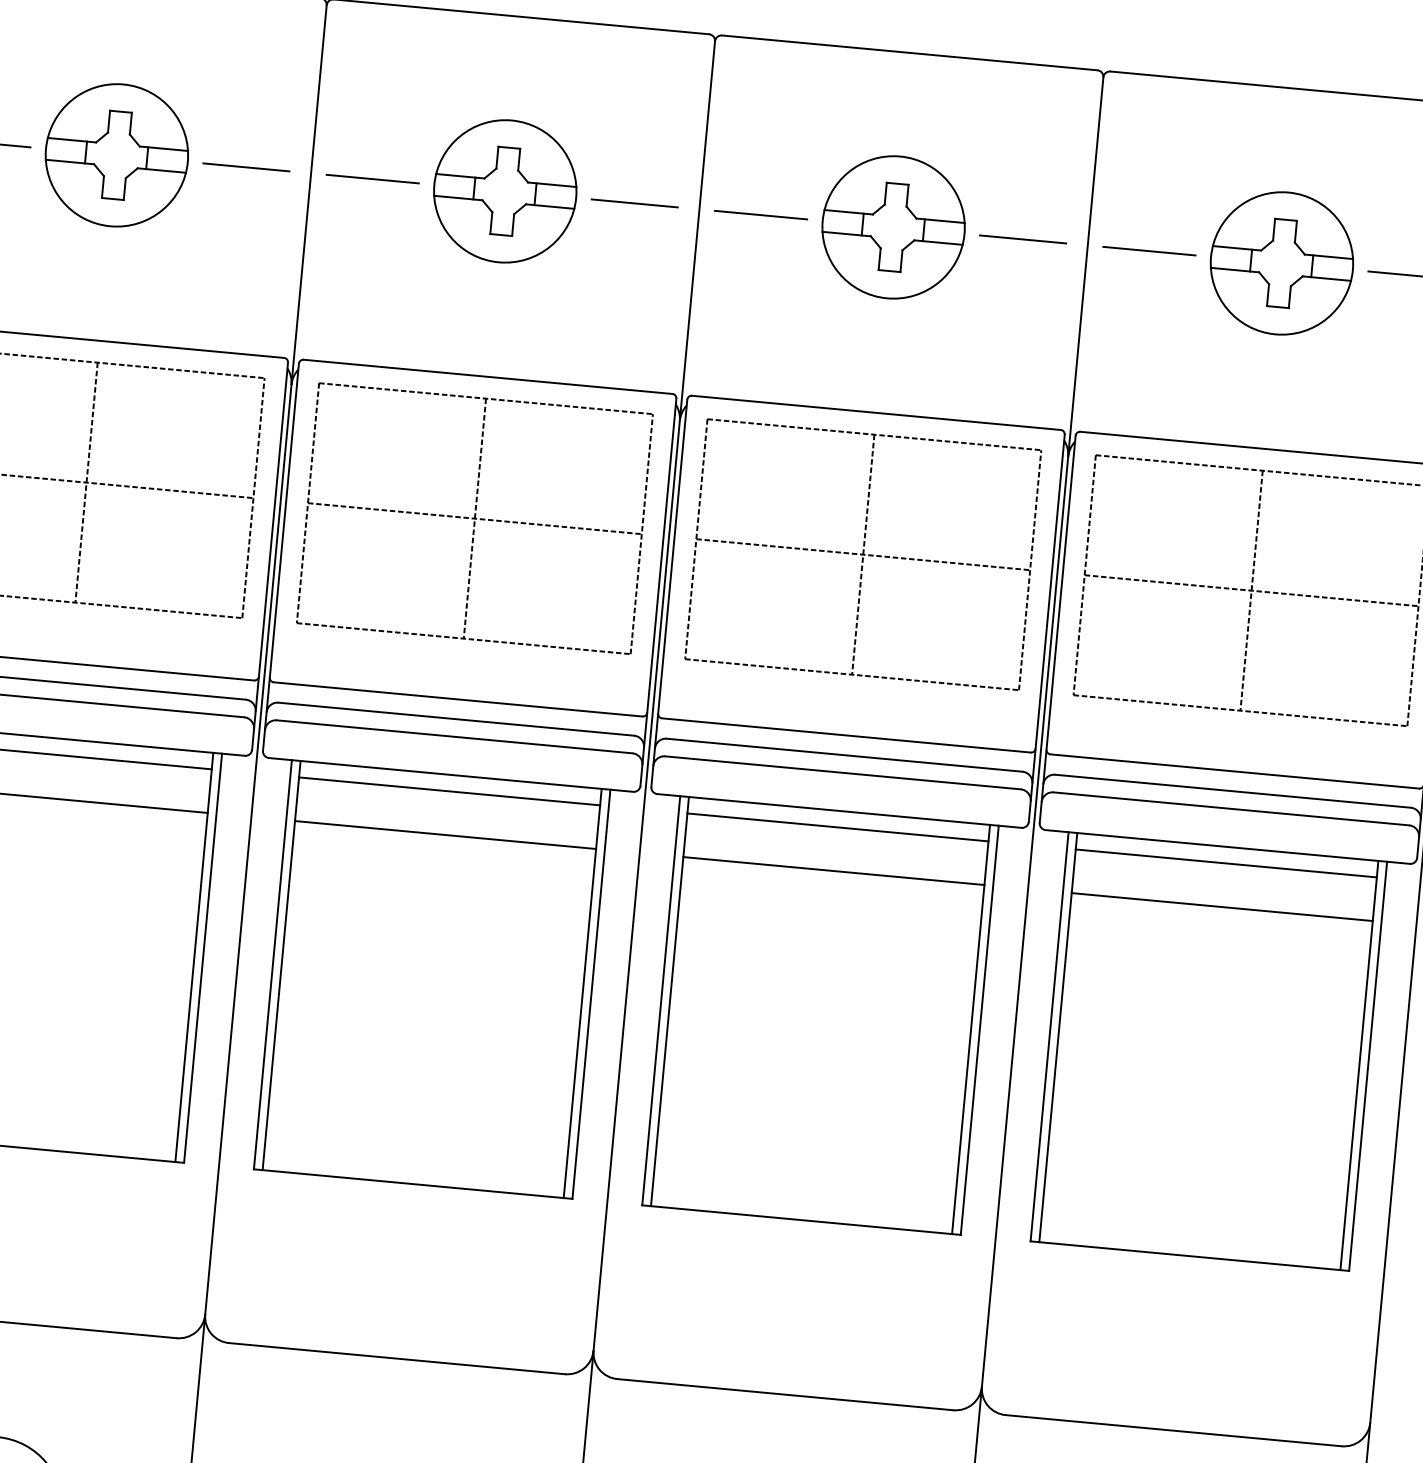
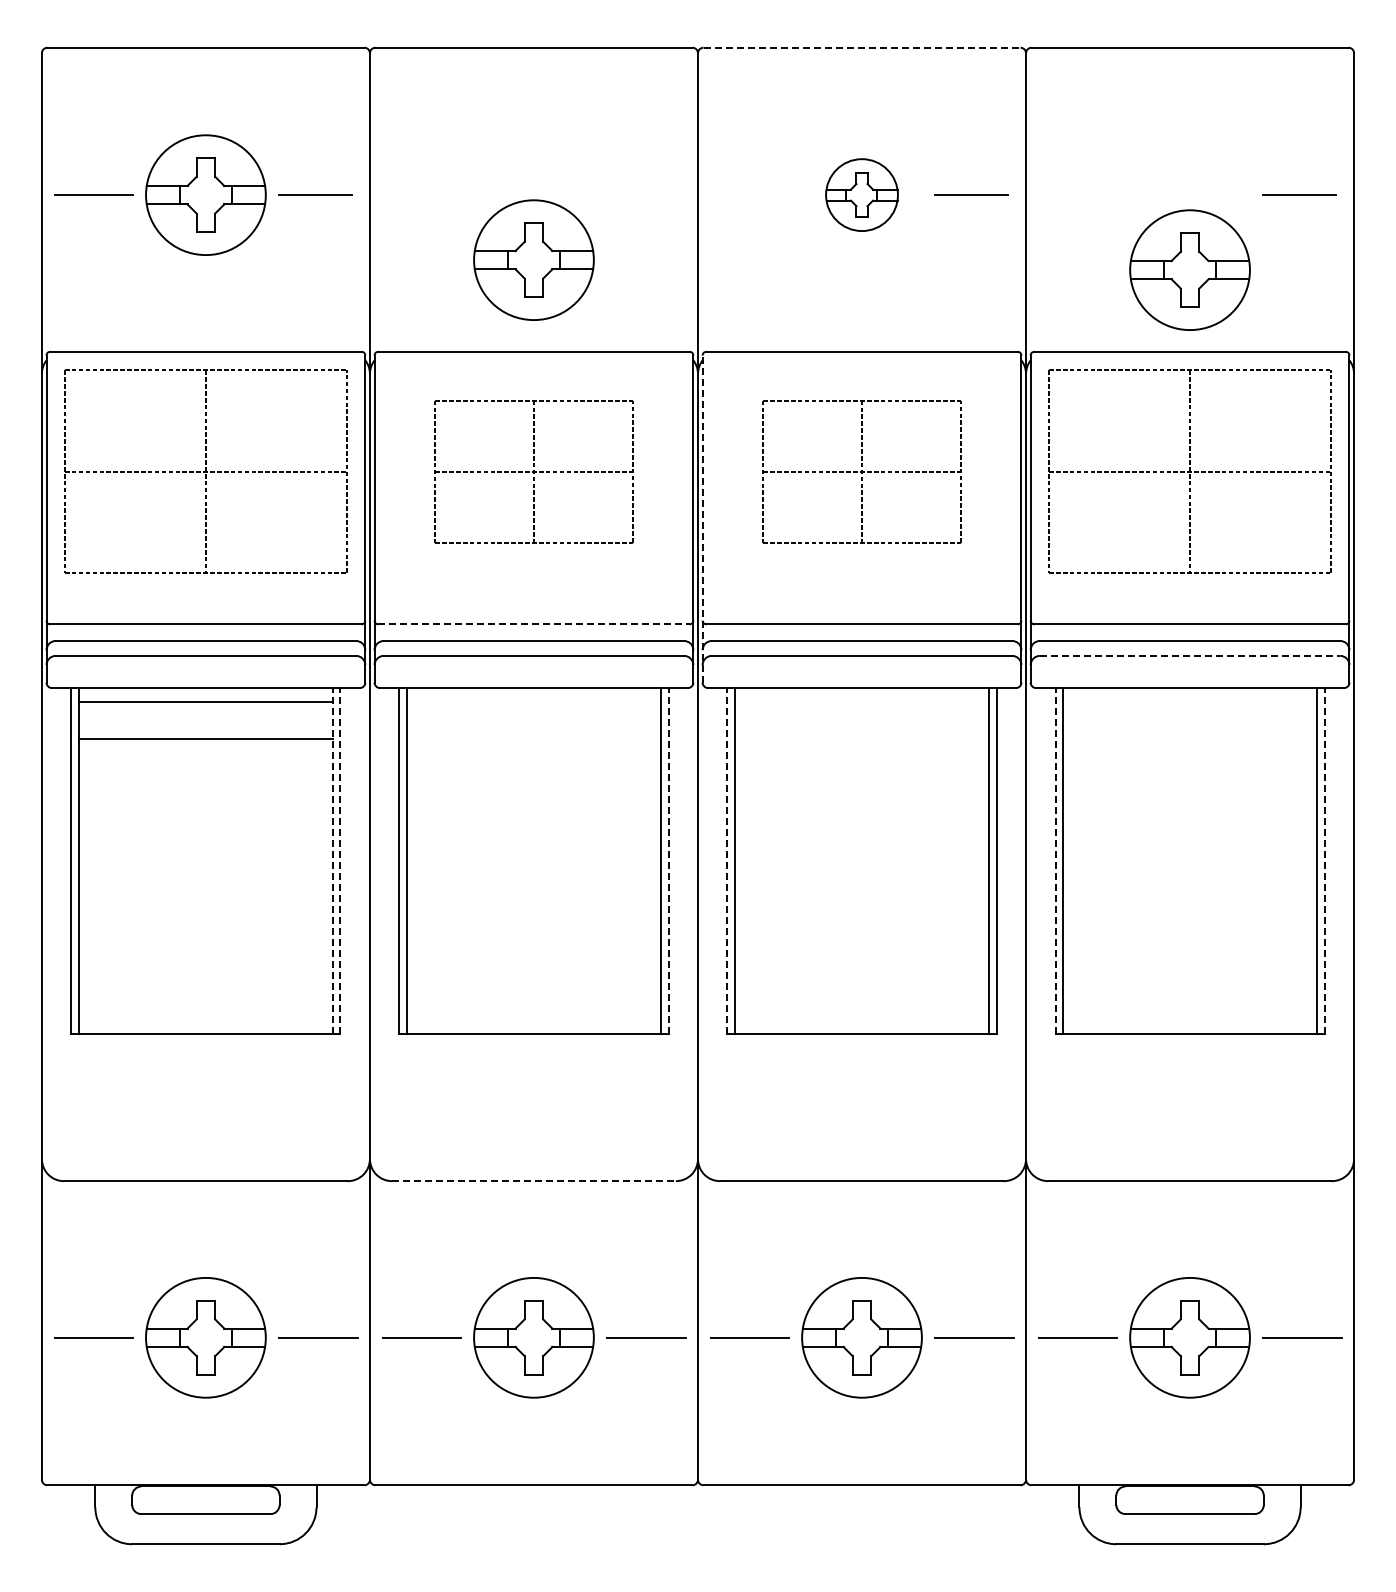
line: (910, 52) -> (862, 47), solid -> dashed
line: (372, 179) -> (421, 195), removed
part: (504, 190) -> (533, 259), moved
line: (633, 203) -> (642, 195), removed
line: (761, 215) -> (750, 195), removed
part: (893, 226) -> (861, 194), size x0.6
line: (1149, 251) -> (1078, 195), removed
part: (1281, 262) -> (1189, 269), moved
part: (474, 518) -> (533, 471), size x0.7
part: (862, 554) -> (861, 471), size x0.7
line: (669, 593) -> (702, 519), solid -> dashed
line: (457, 699) -> (533, 624), solid -> dashed
line: (449, 791) -> (533, 702), removed
line: (1231, 808) -> (1190, 655), solid -> dashed
line: (837, 827) -> (861, 702), removed
line: (445, 834) -> (533, 738), removed
line: (1225, 863) -> (1189, 702), removed
line: (833, 870) -> (861, 738), removed
line: (1221, 906) -> (1189, 738), removed
line: (194, 957) -> (333, 860), solid -> dashed
line: (203, 957) -> (340, 860), solid -> dashed
line: (591, 993) -> (668, 860), solid -> dashed
line: (661, 1000) -> (727, 860), solid -> dashed
line: (1049, 1036) -> (1055, 860), solid -> dashed
line: (1368, 1065) -> (1324, 860), solid -> dashed
line: (396, 1358) -> (533, 1181), solid -> dashed

